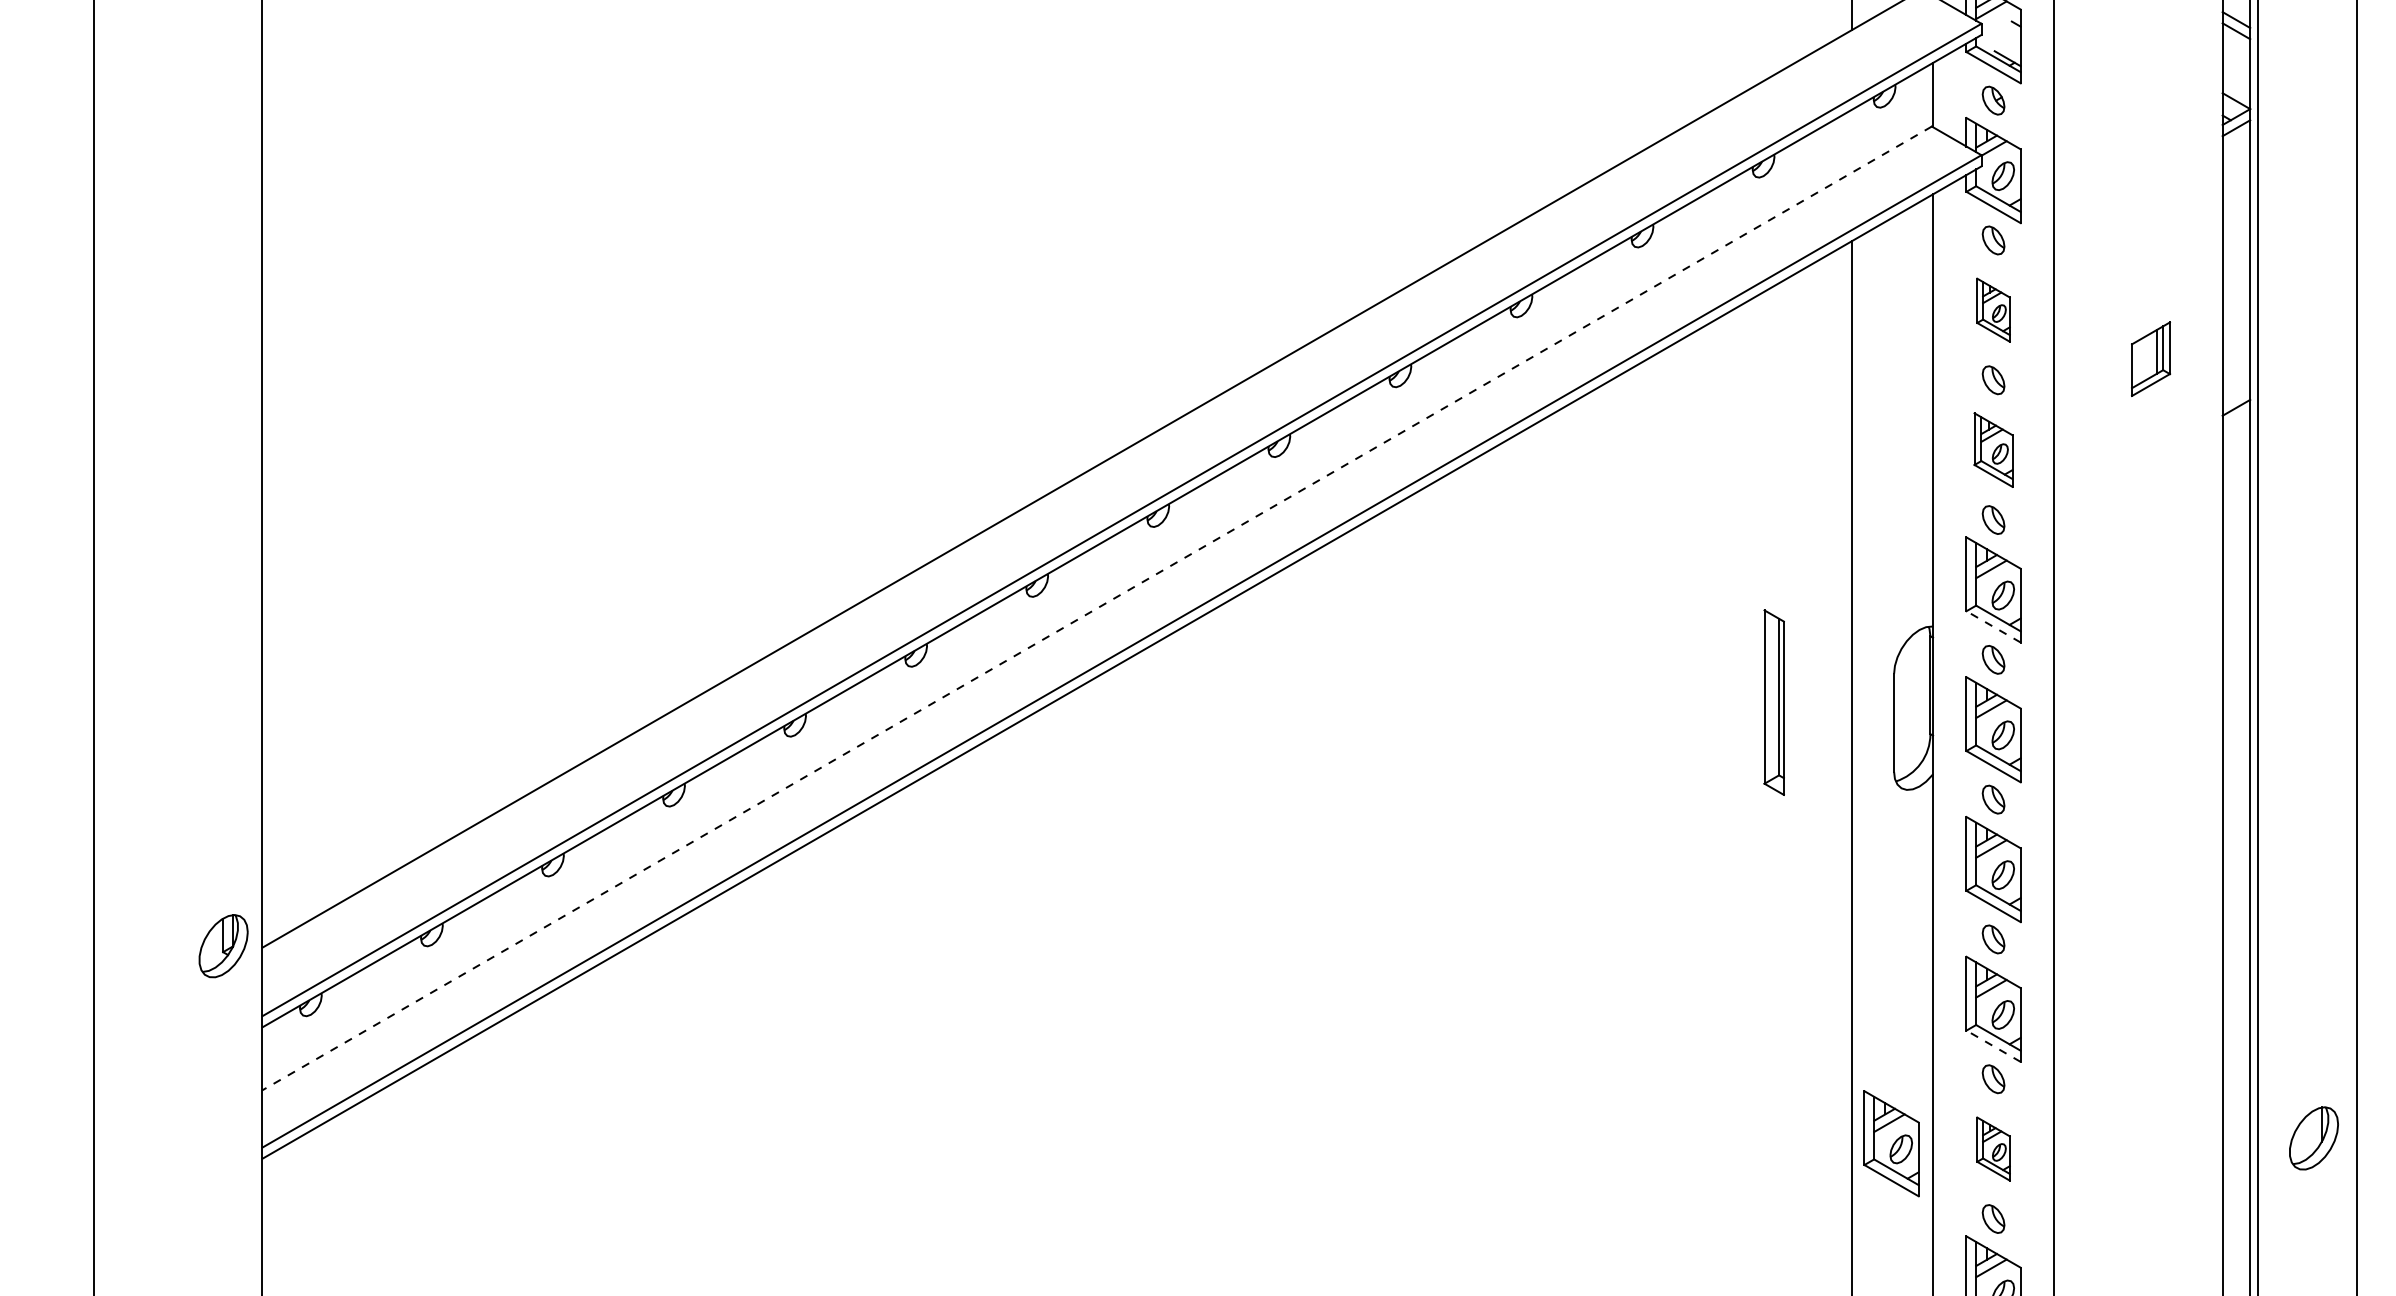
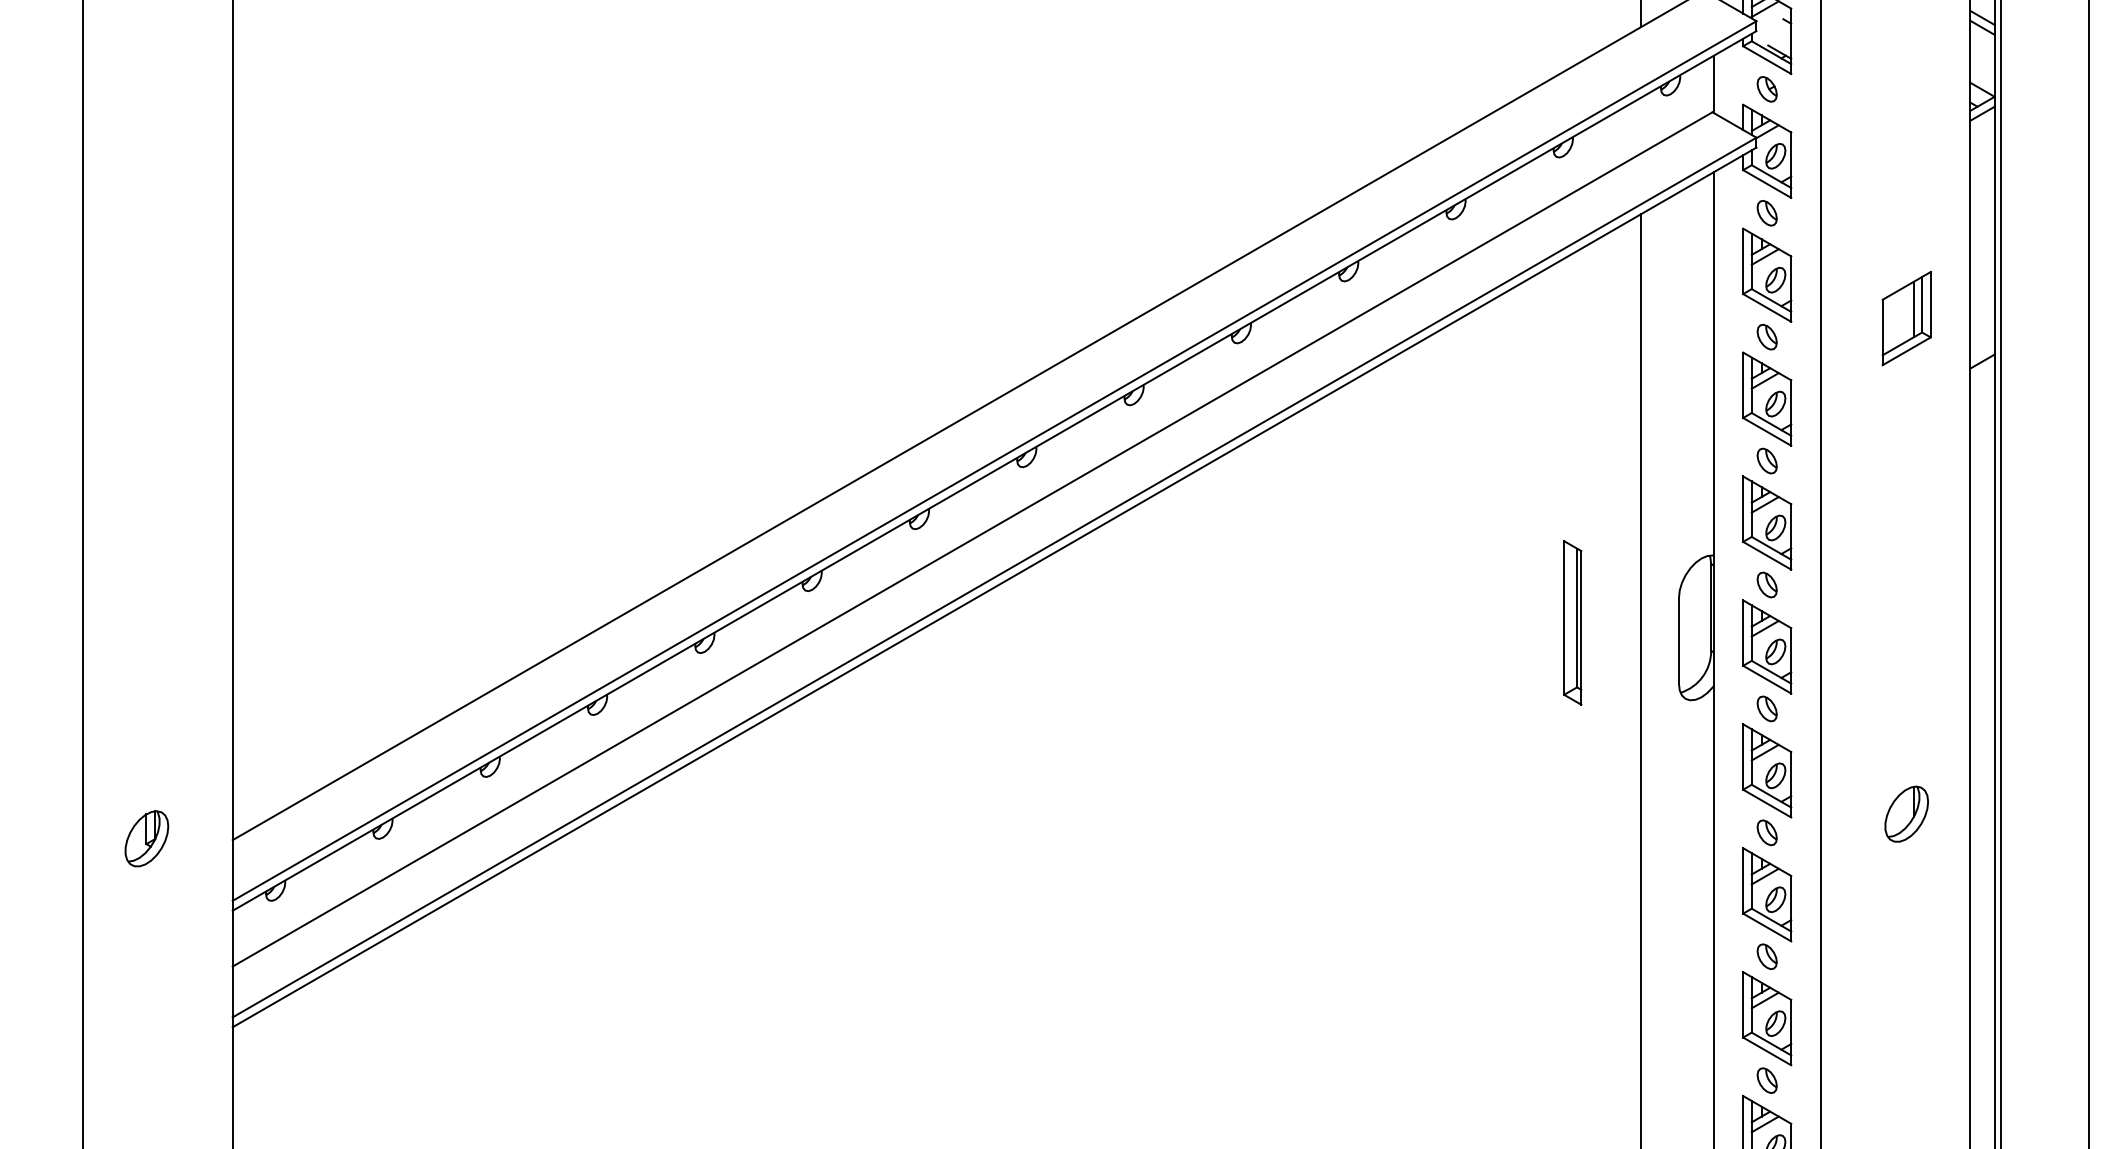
part: (1993, 309) -> (1767, 274), size x1.67
part: (2150, 358) -> (1906, 317), size x1.43
part: (1993, 449) -> (1767, 398), size x1.43
line: (1097, 608) -> (972, 539), dashed -> solid
line: (1993, 626) -> (1767, 555), dashed -> solid
part: (223, 946) -> (146, 839), moved
line: (1993, 1046) -> (1767, 927), dashed -> solid
part: (2313, 1138) -> (1906, 814), moved
part: (1891, 1143) -> (1676, 1013), removed
part: (1993, 1148) -> (1767, 1018), size x1.67

